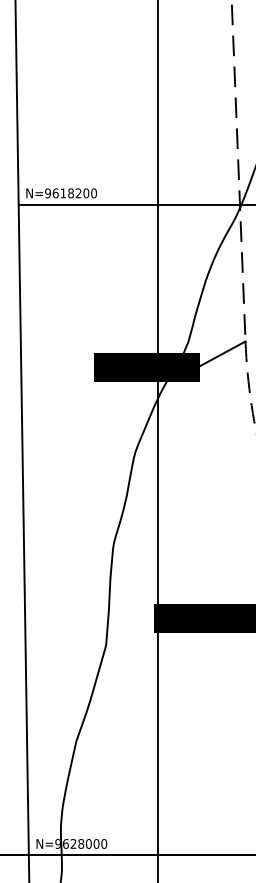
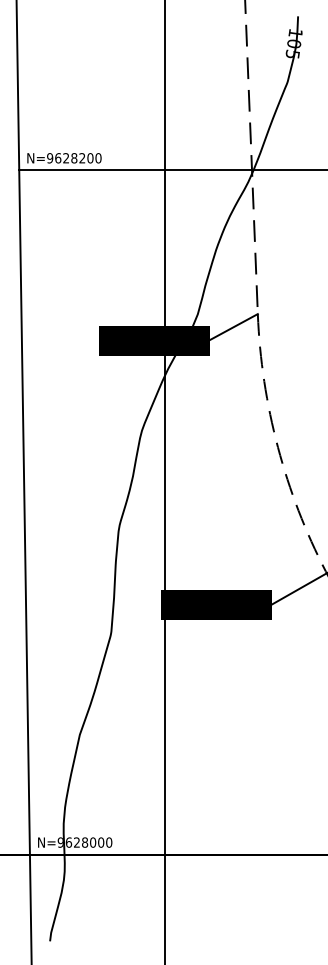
text: (62, 193) -> (65, 158), N=9618200 -> N=9628200

